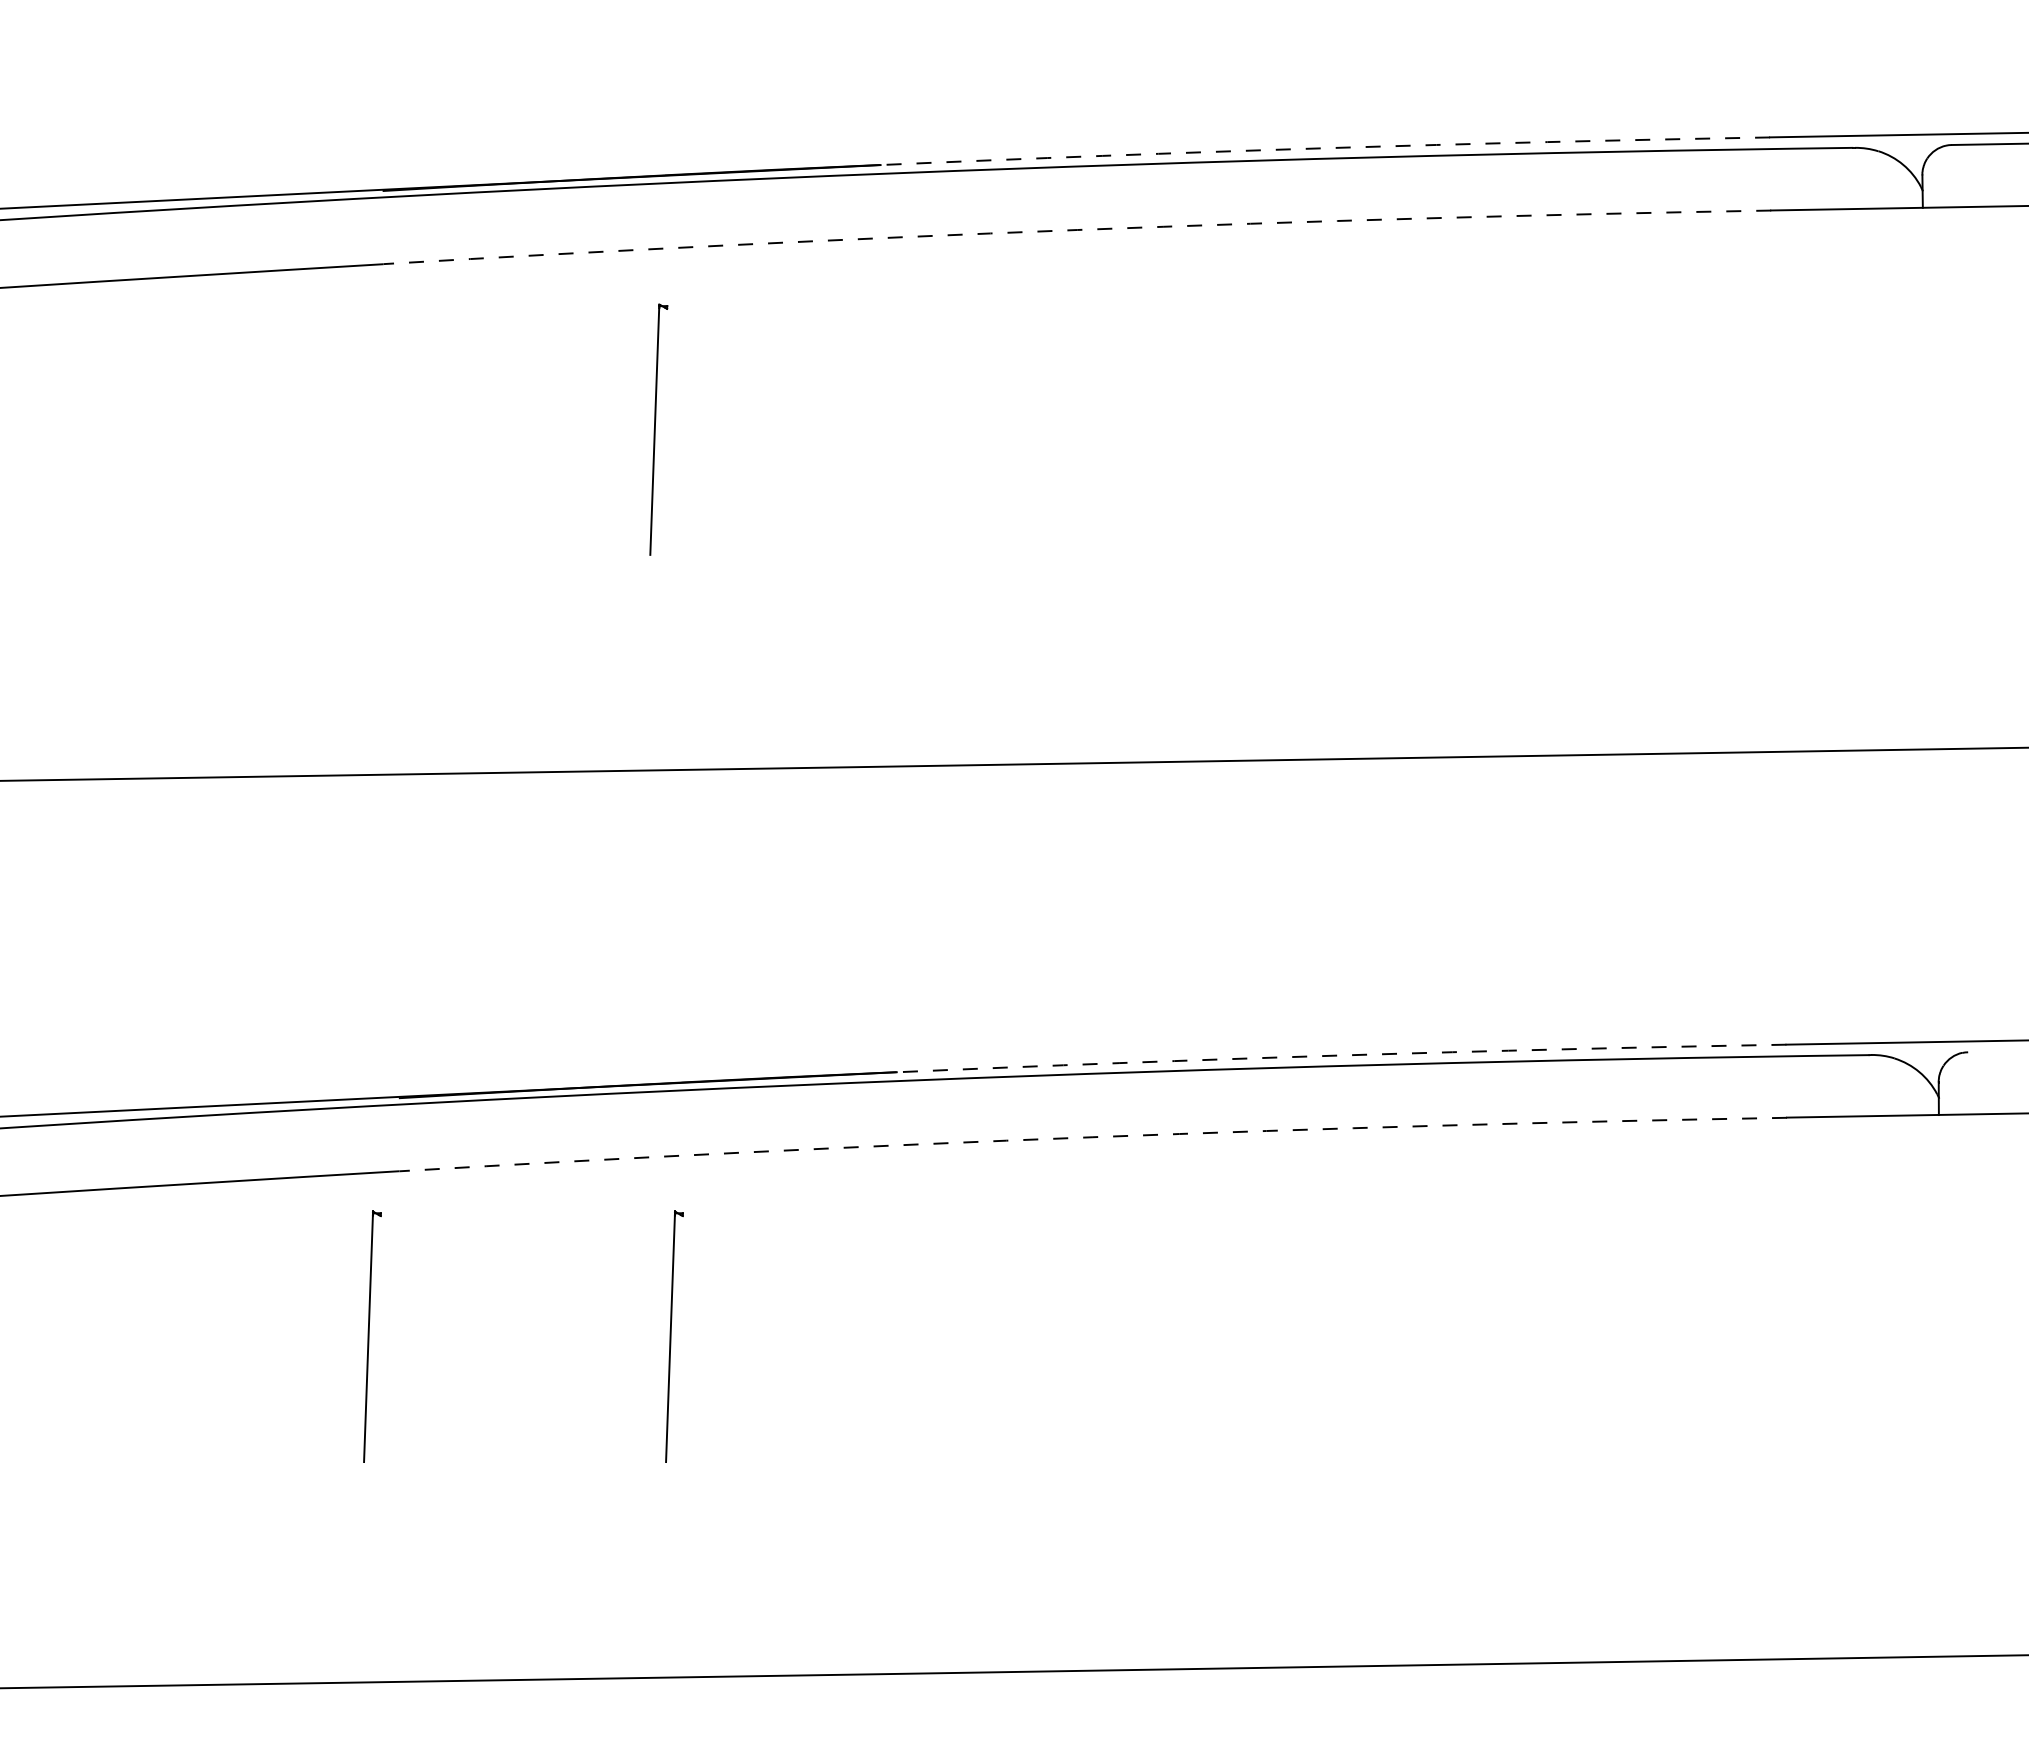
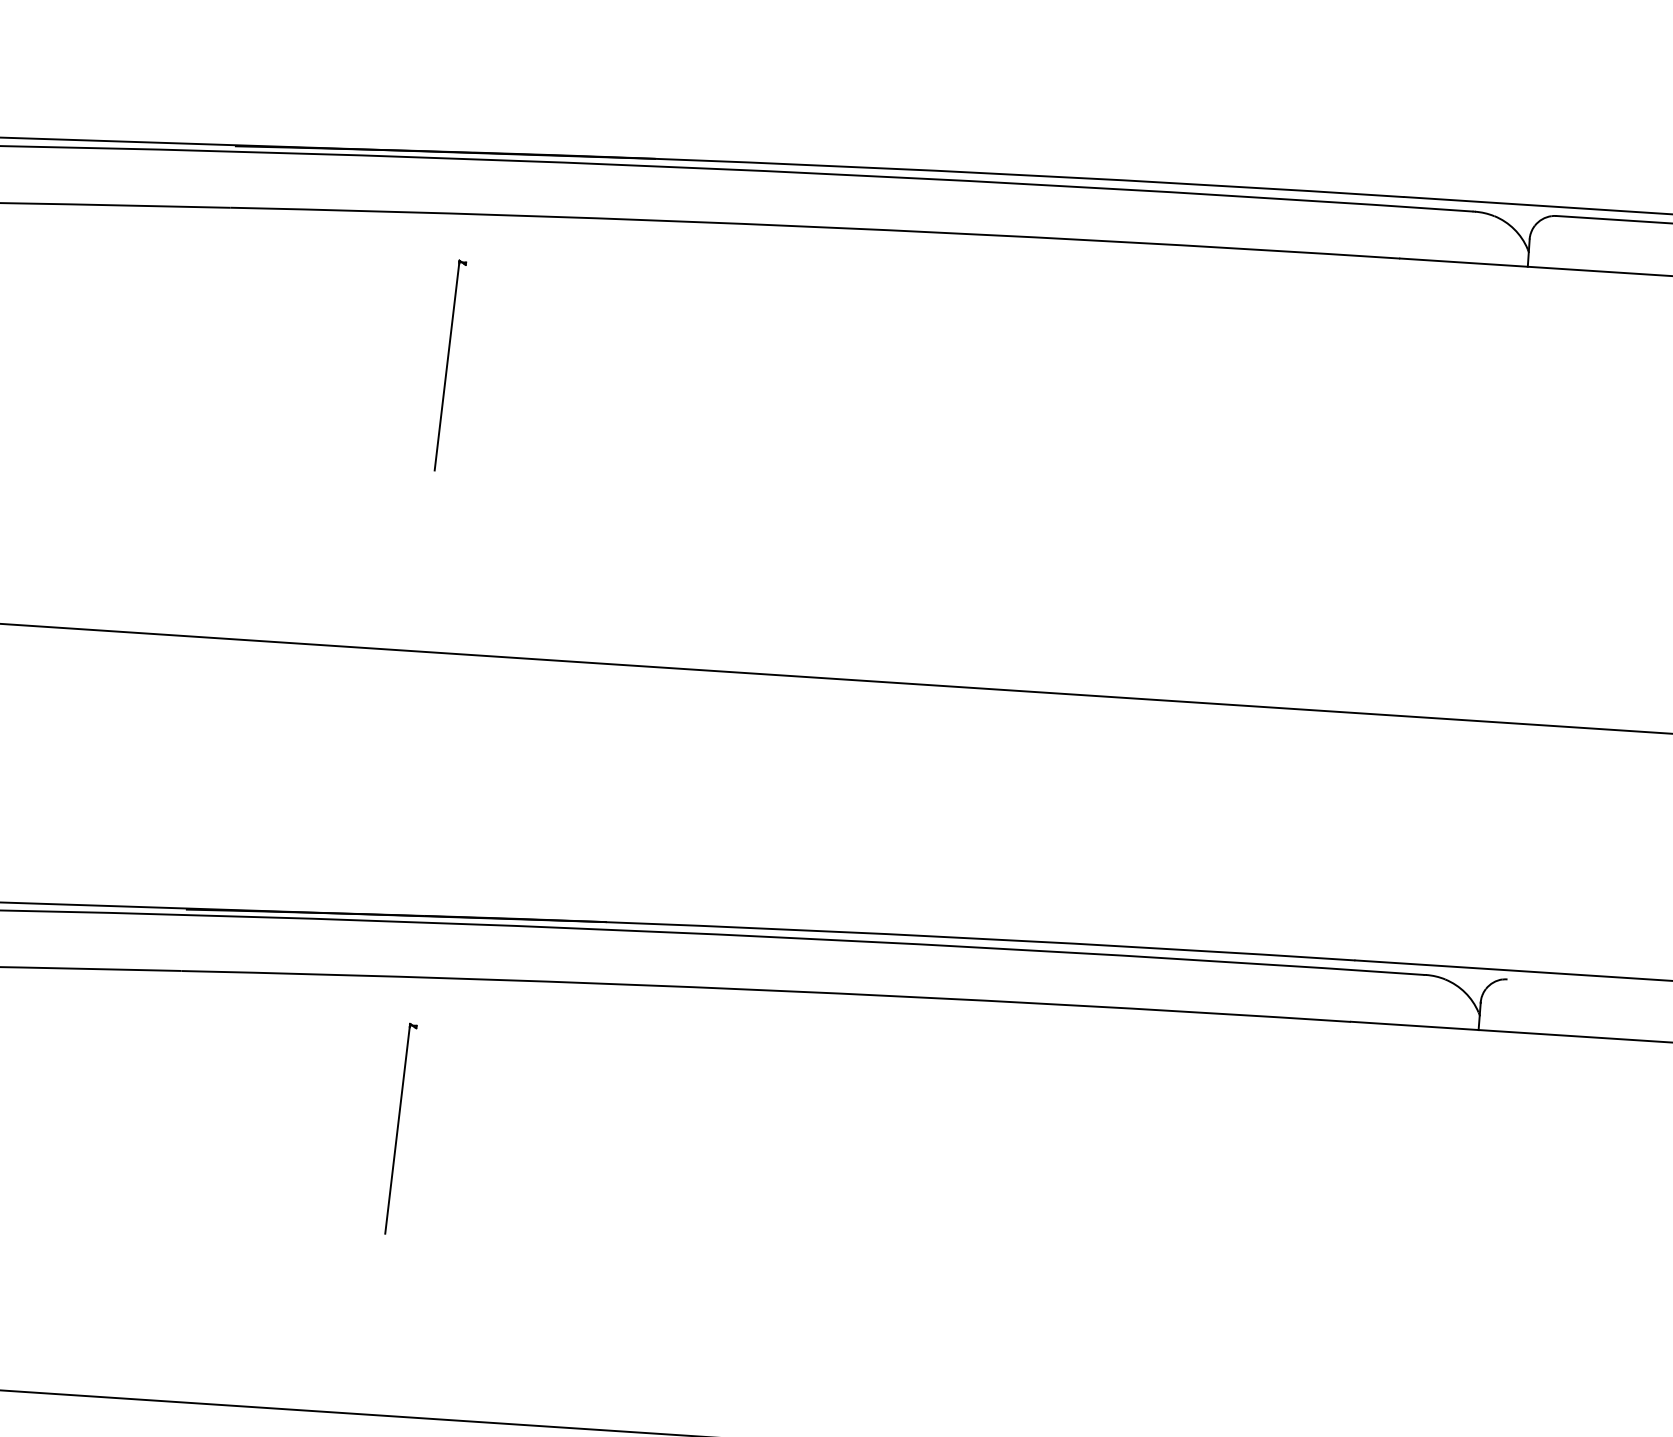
arc: (1325, 148) -> (1030, 175), dashed -> solid
arc: (1077, 230) -> (816, 227), dashed -> solid
arc: (1341, 1055) -> (980, 938), dashed -> solid
arc: (1092, 1137) -> (765, 990), dashed -> solid
part: (372, 1336) -> (147, 1107), removed

